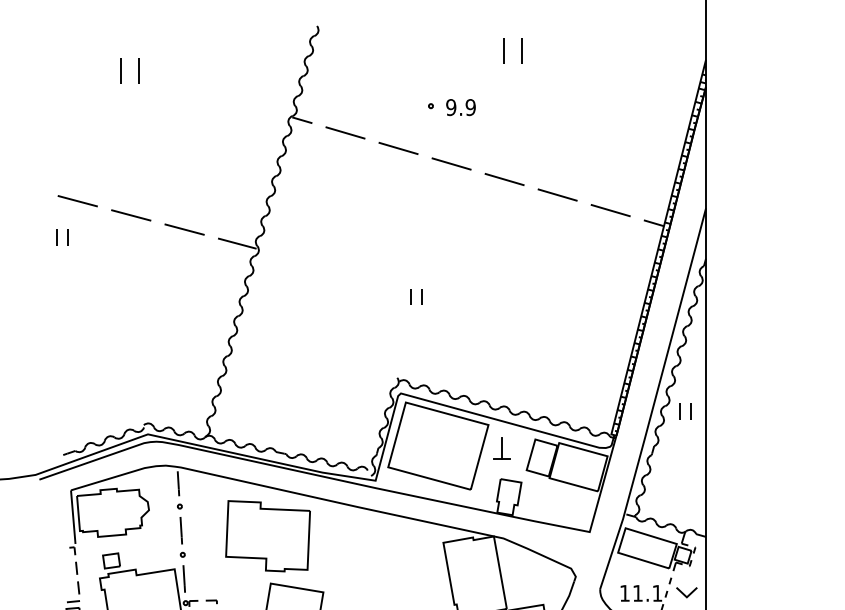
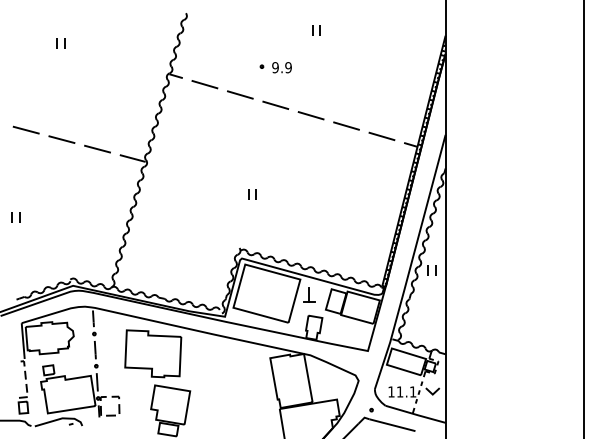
part: (512, 51) -> (316, 30), size x0.62
part: (129, 71) -> (60, 43), size x0.62
part: (61, 237) -> (15, 217), moved

